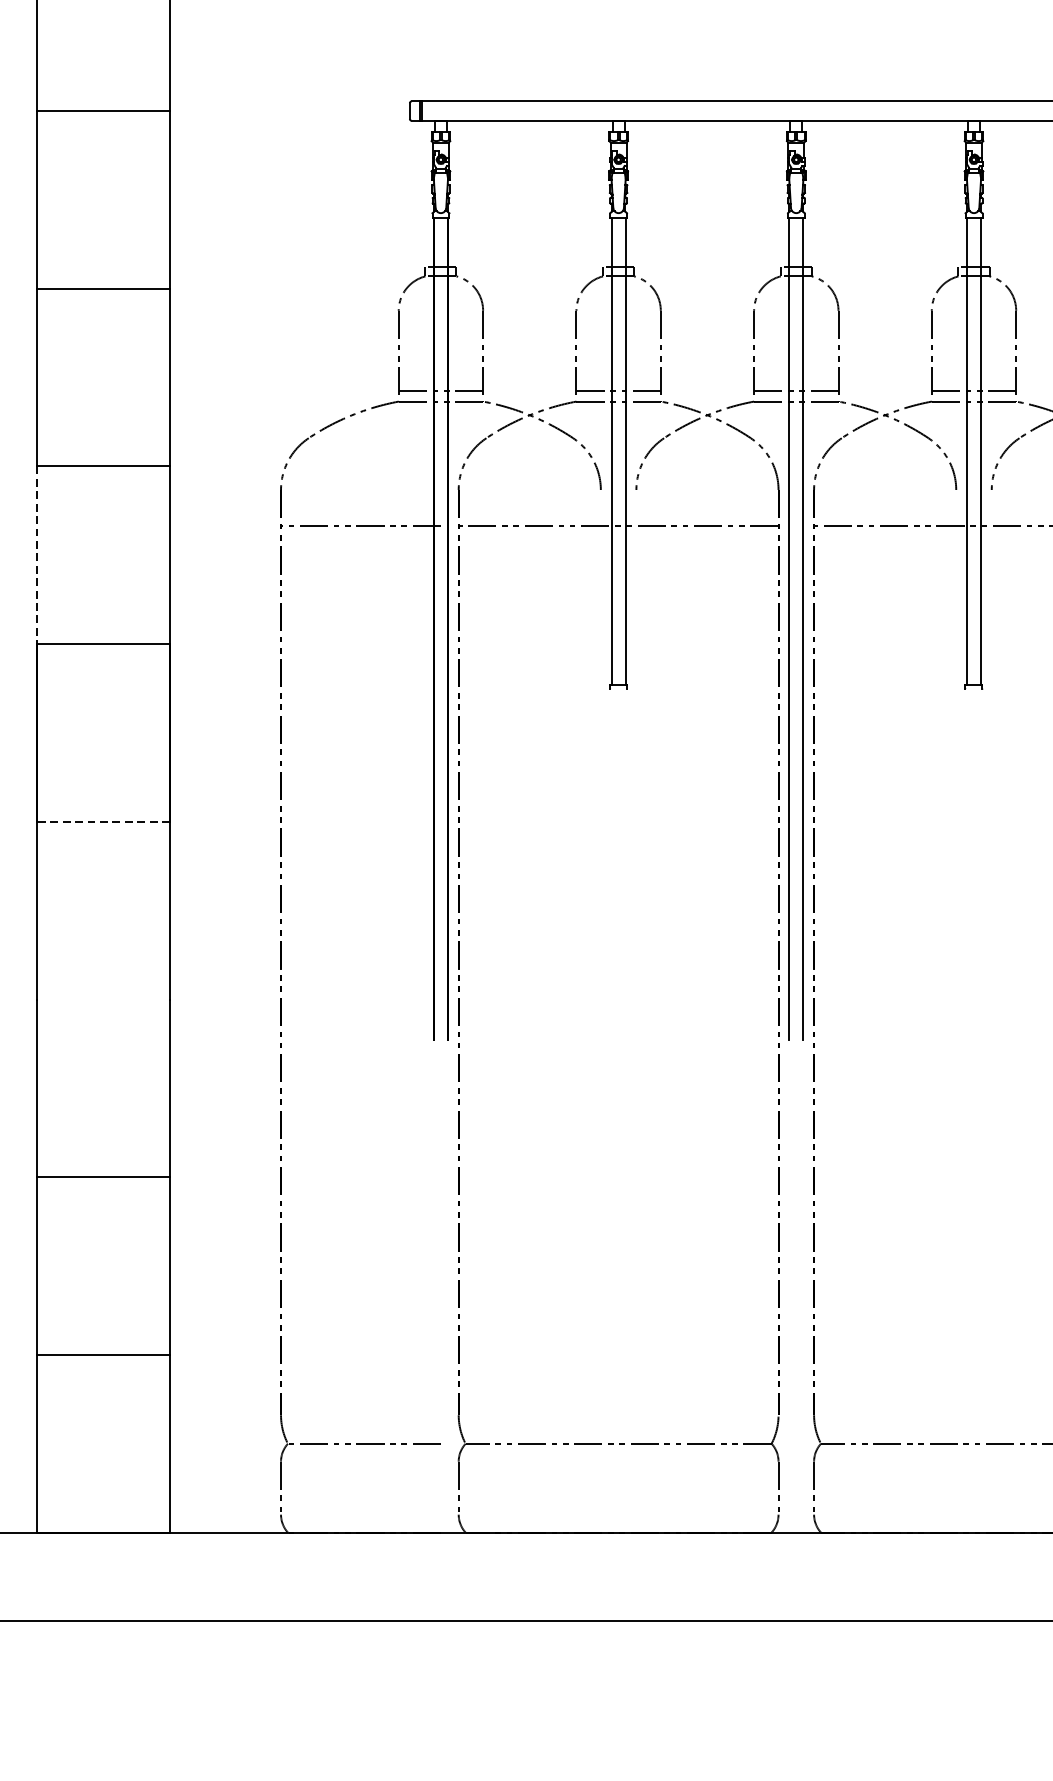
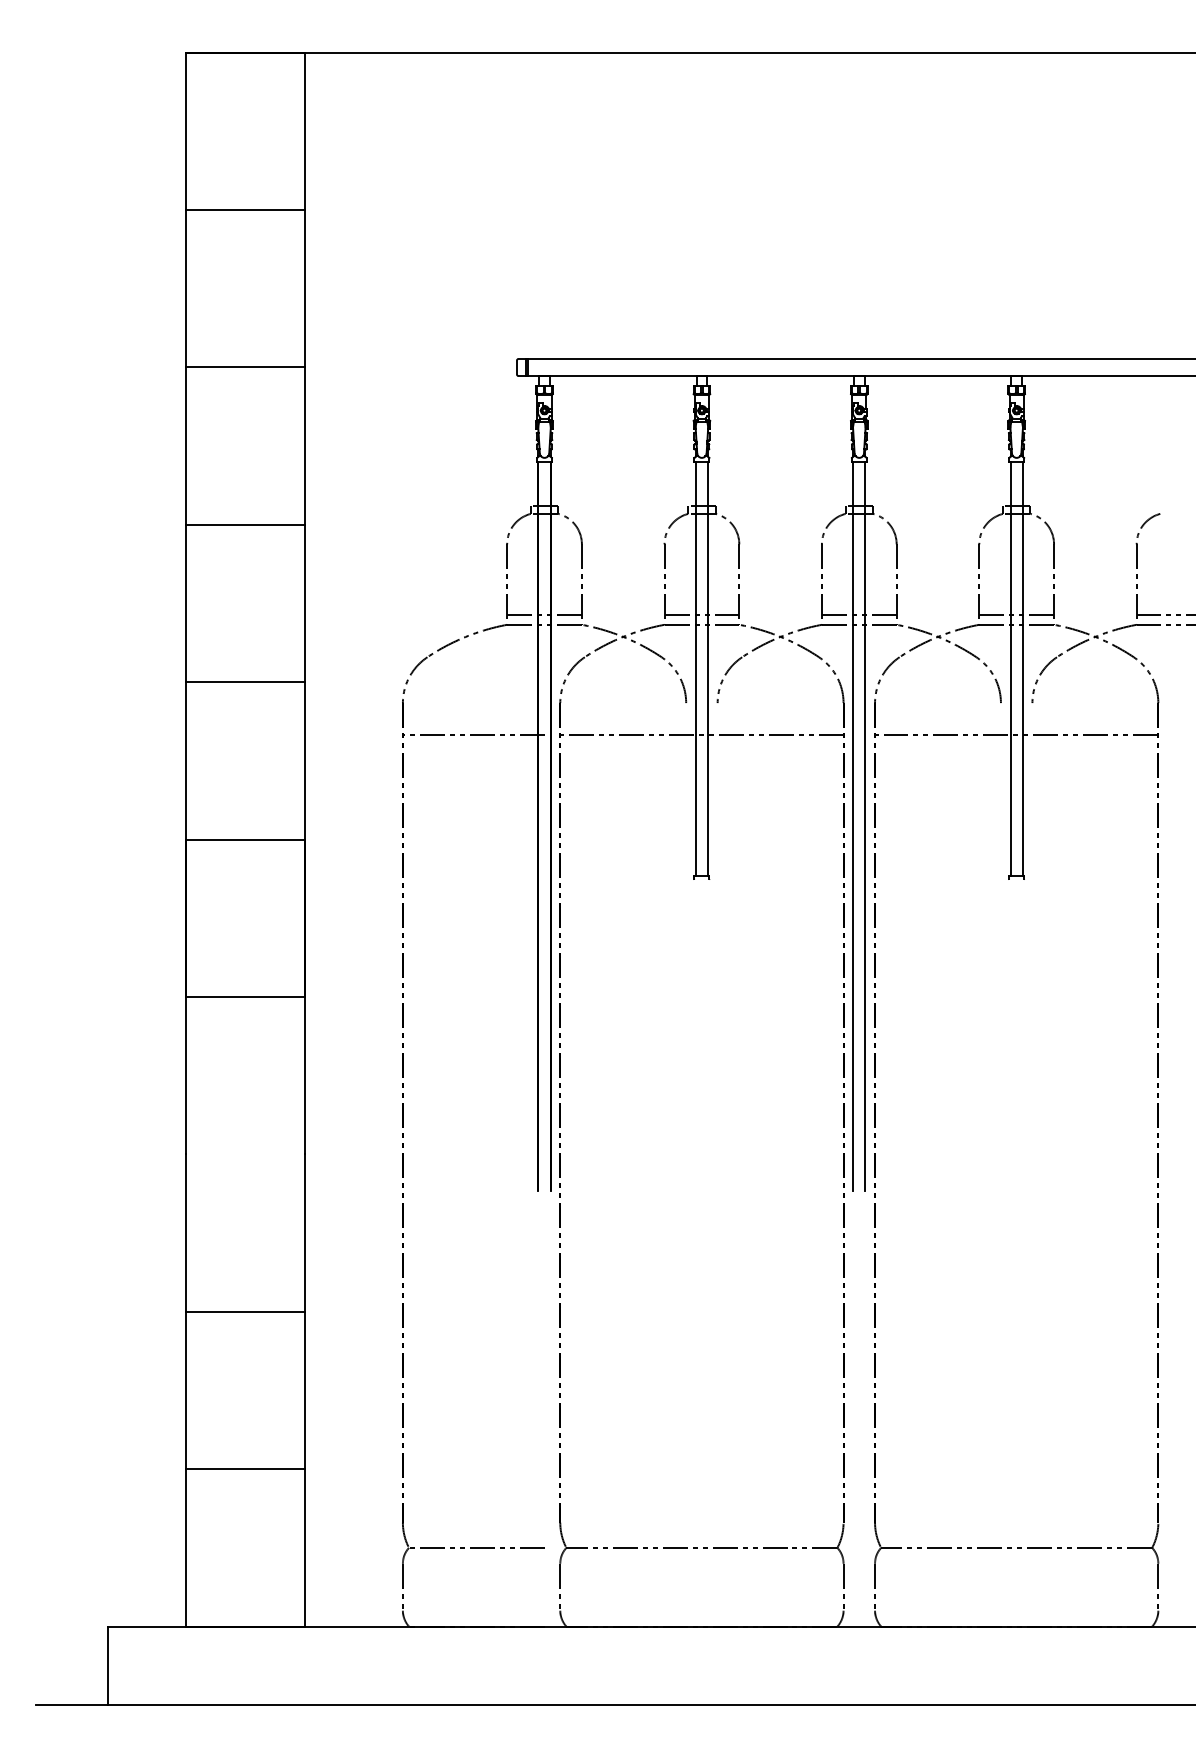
line: (36, 554) -> (186, 760), dashed -> solid
line: (103, 822) -> (245, 997), dashed -> solid

